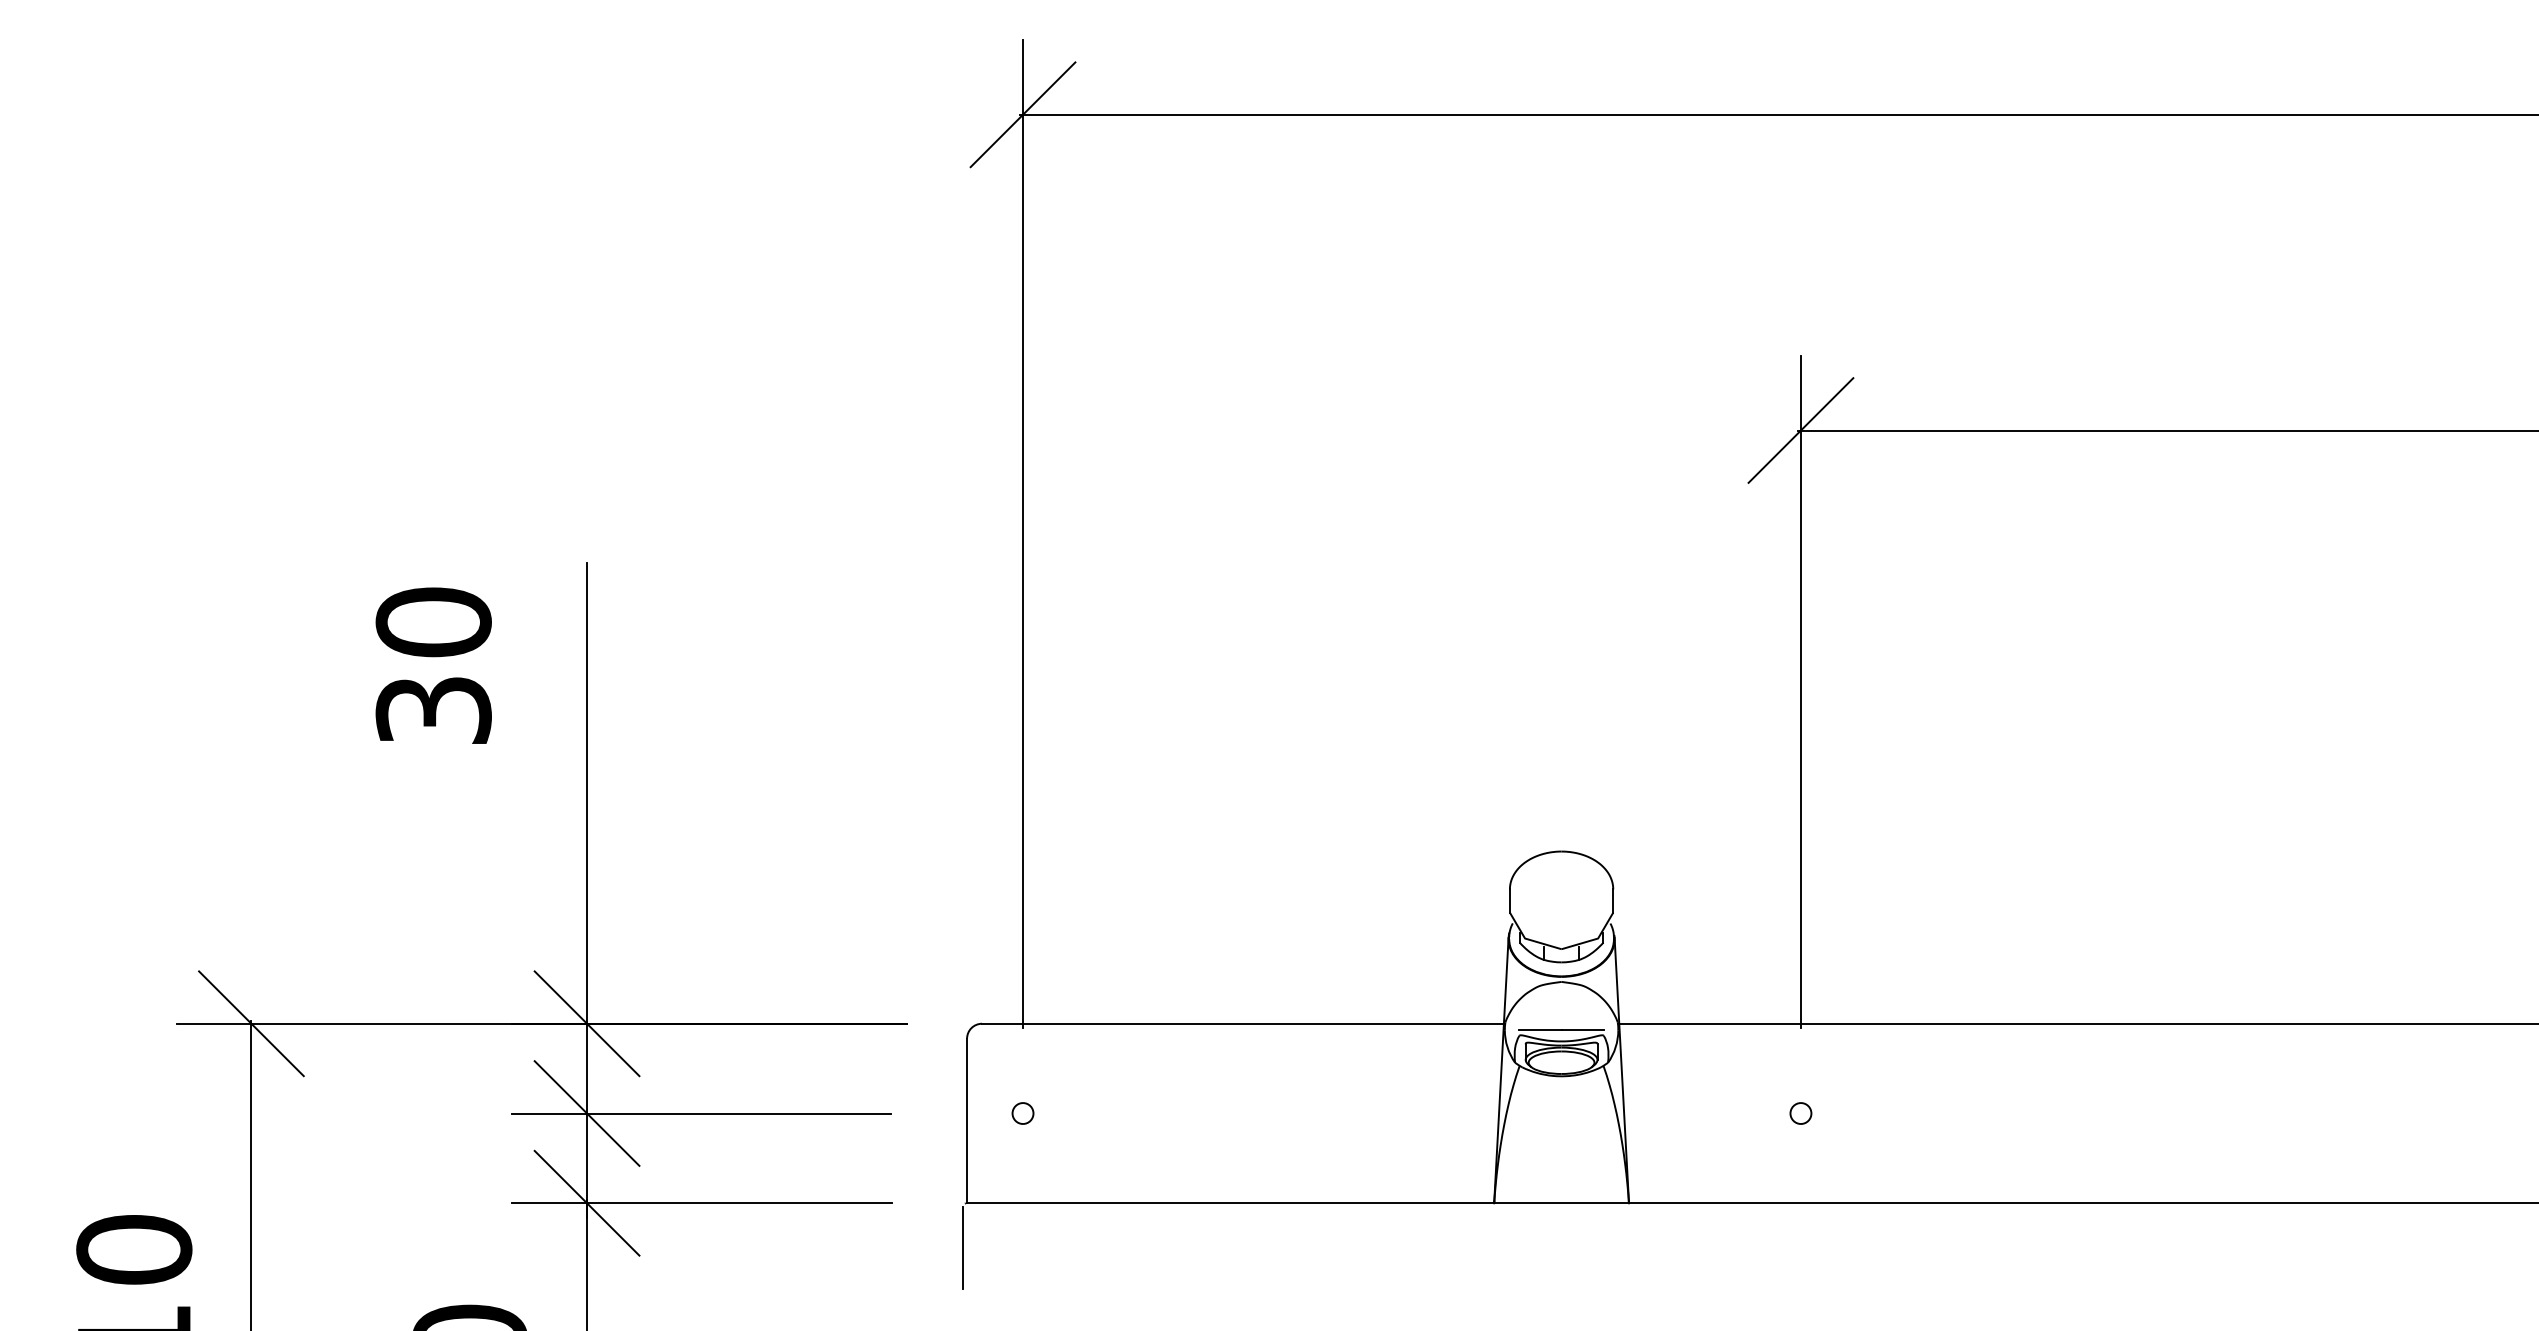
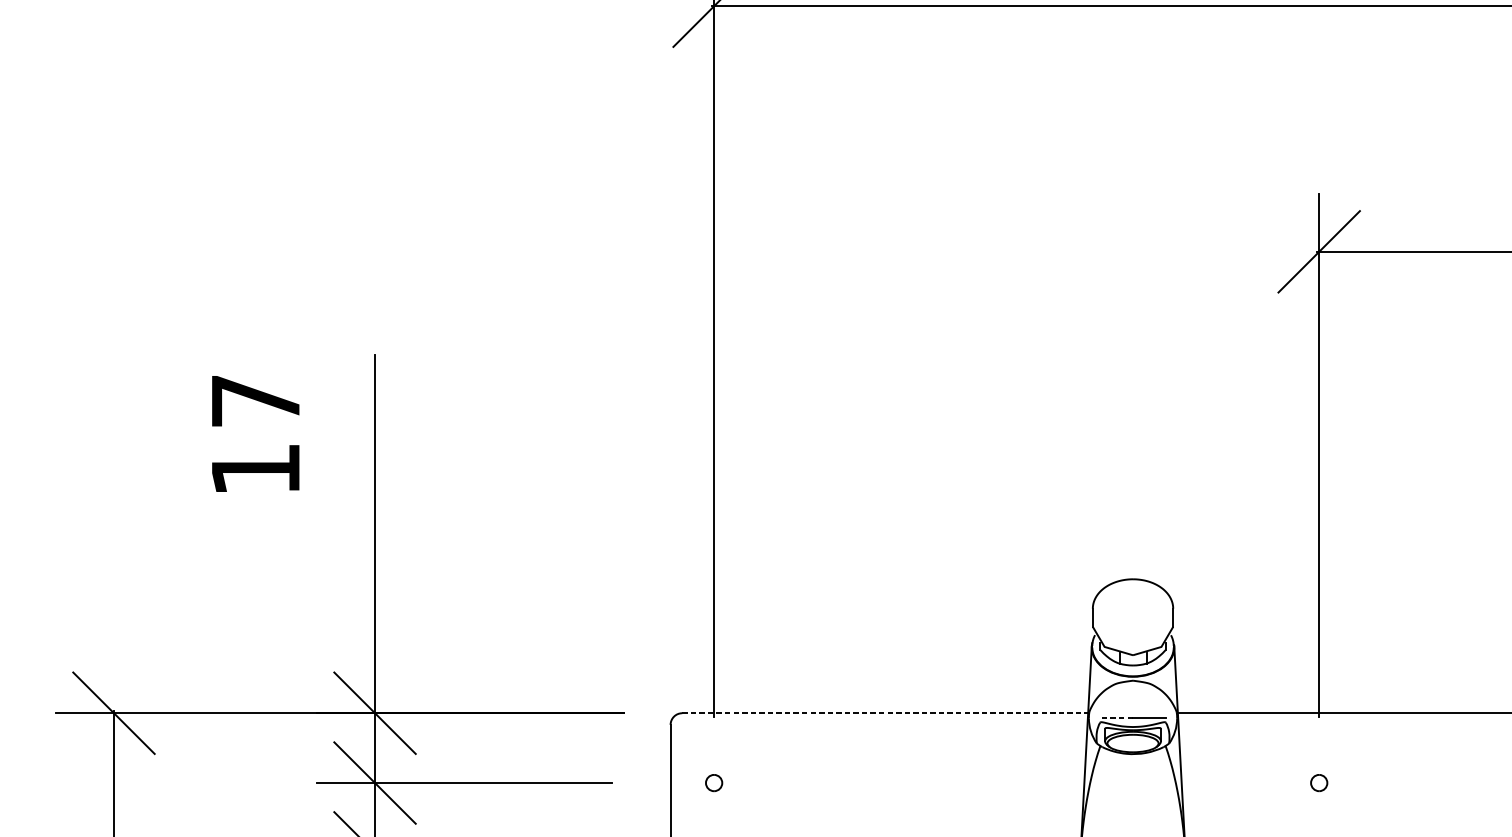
text: (433, 665) -> (255, 434), 30 -> 17
line: (1242, 1023) -> (884, 713), solid -> dashed
line: (1539, 1030) -> (1115, 718), solid -> dashed

